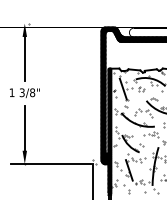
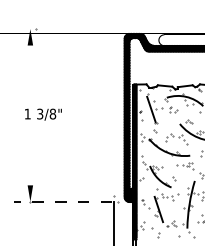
line: (24, 58) -> (30, 72), removed
text: (24, 93) -> (43, 114), moved
line: (24, 128) -> (30, 157), removed
line: (50, 163) -> (62, 201), solid -> dashed

